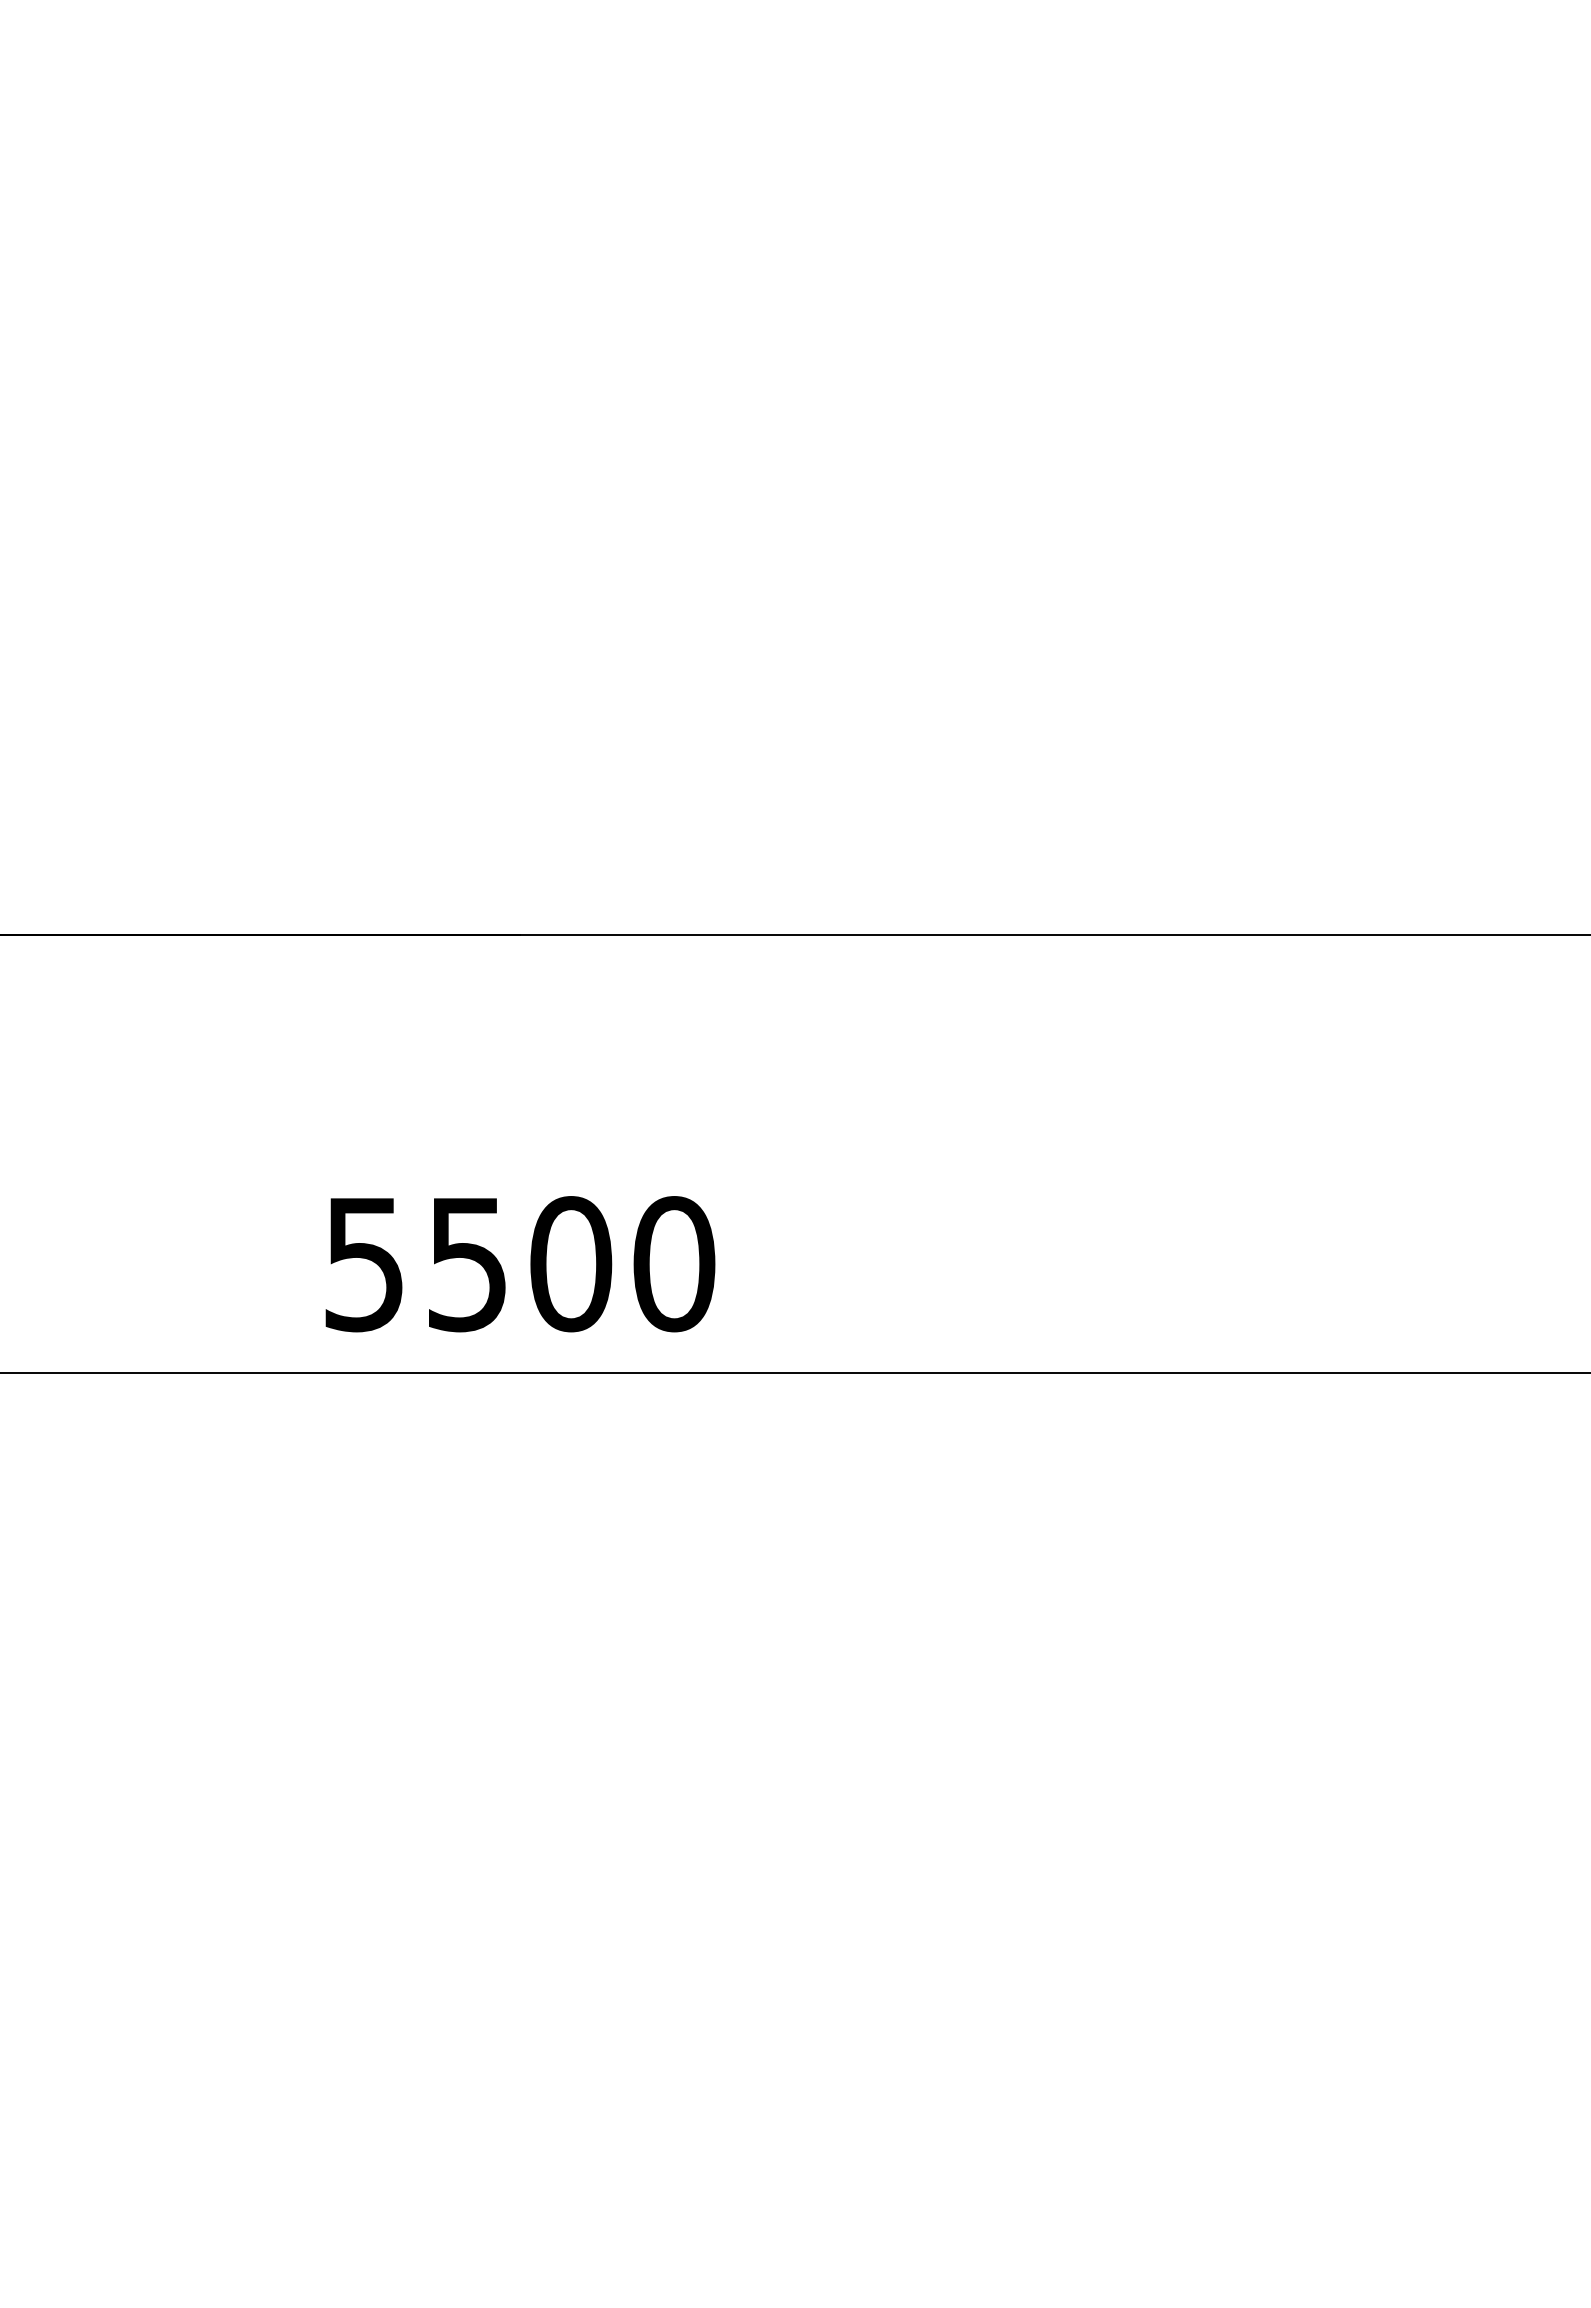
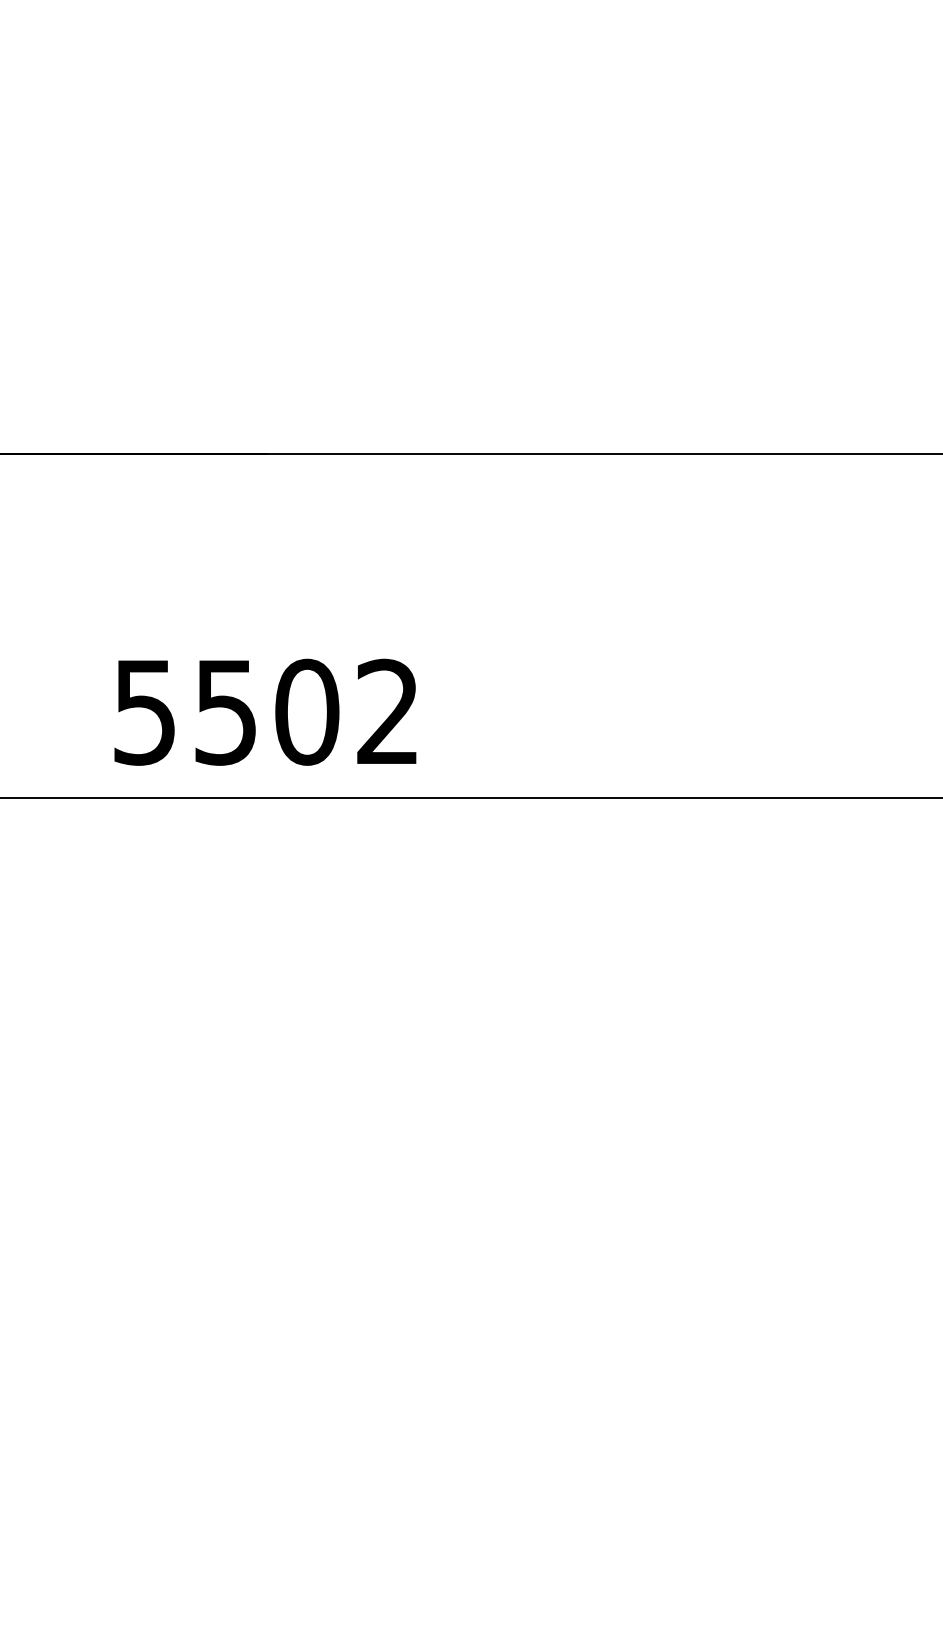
text: (674, 1264) -> (388, 712), 5500 -> 5502

